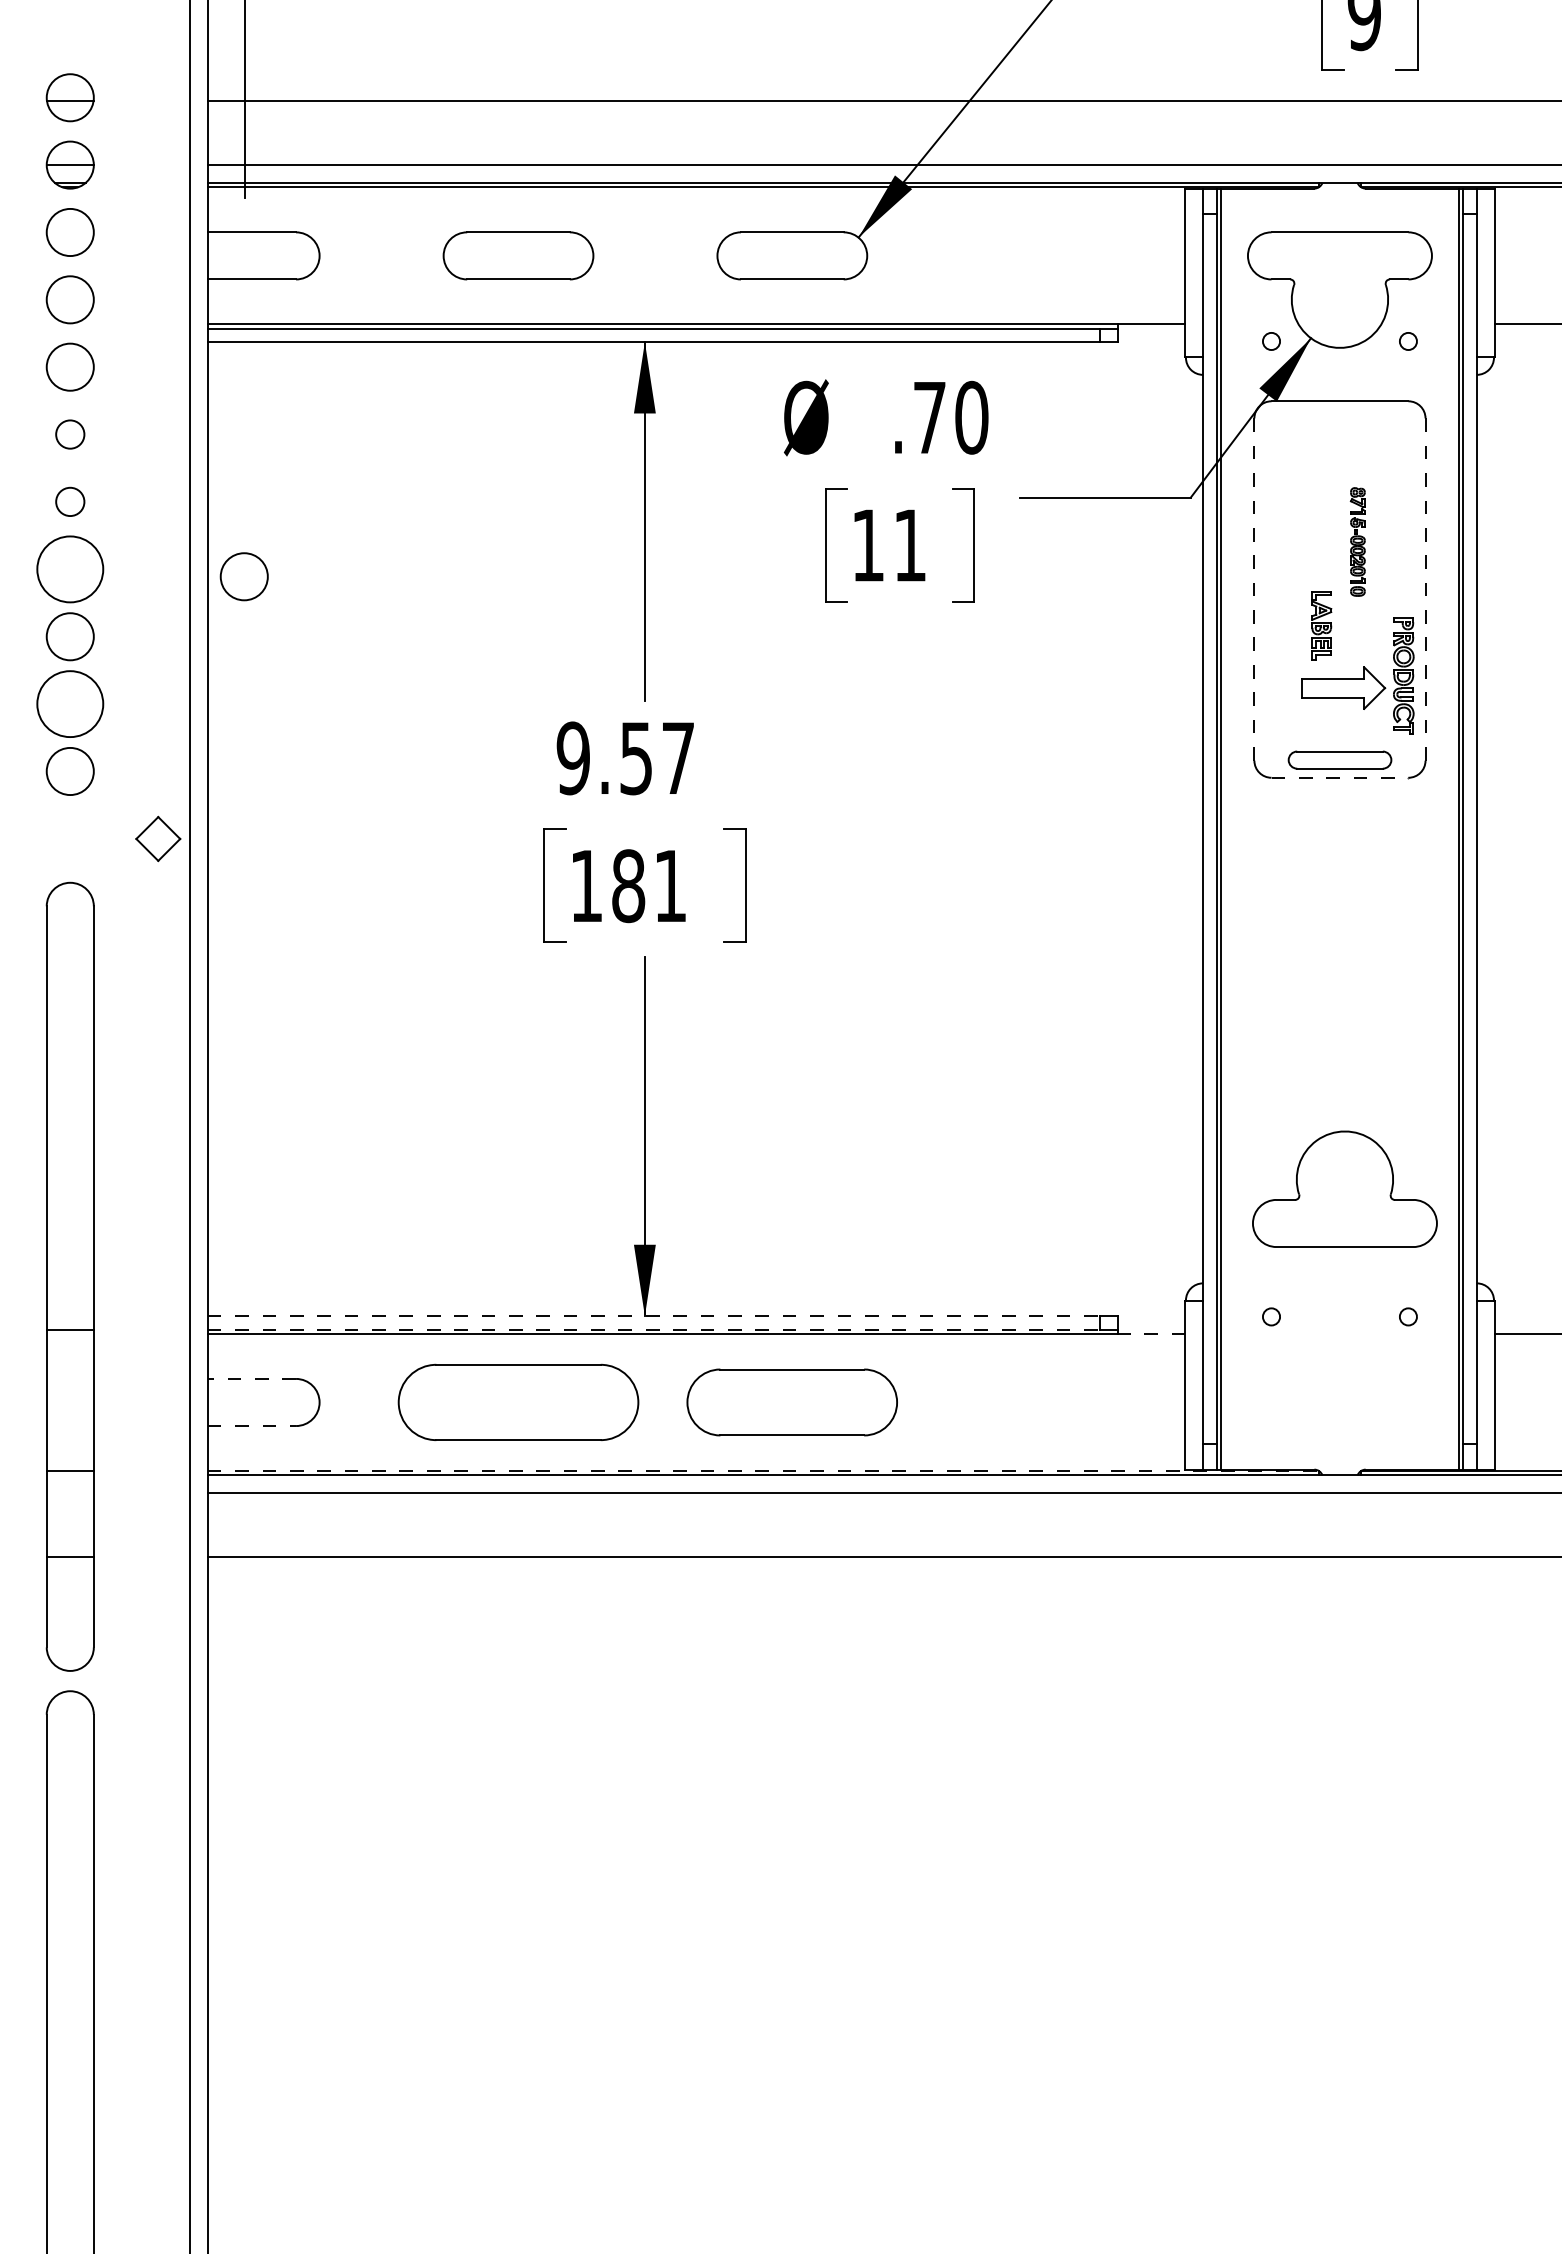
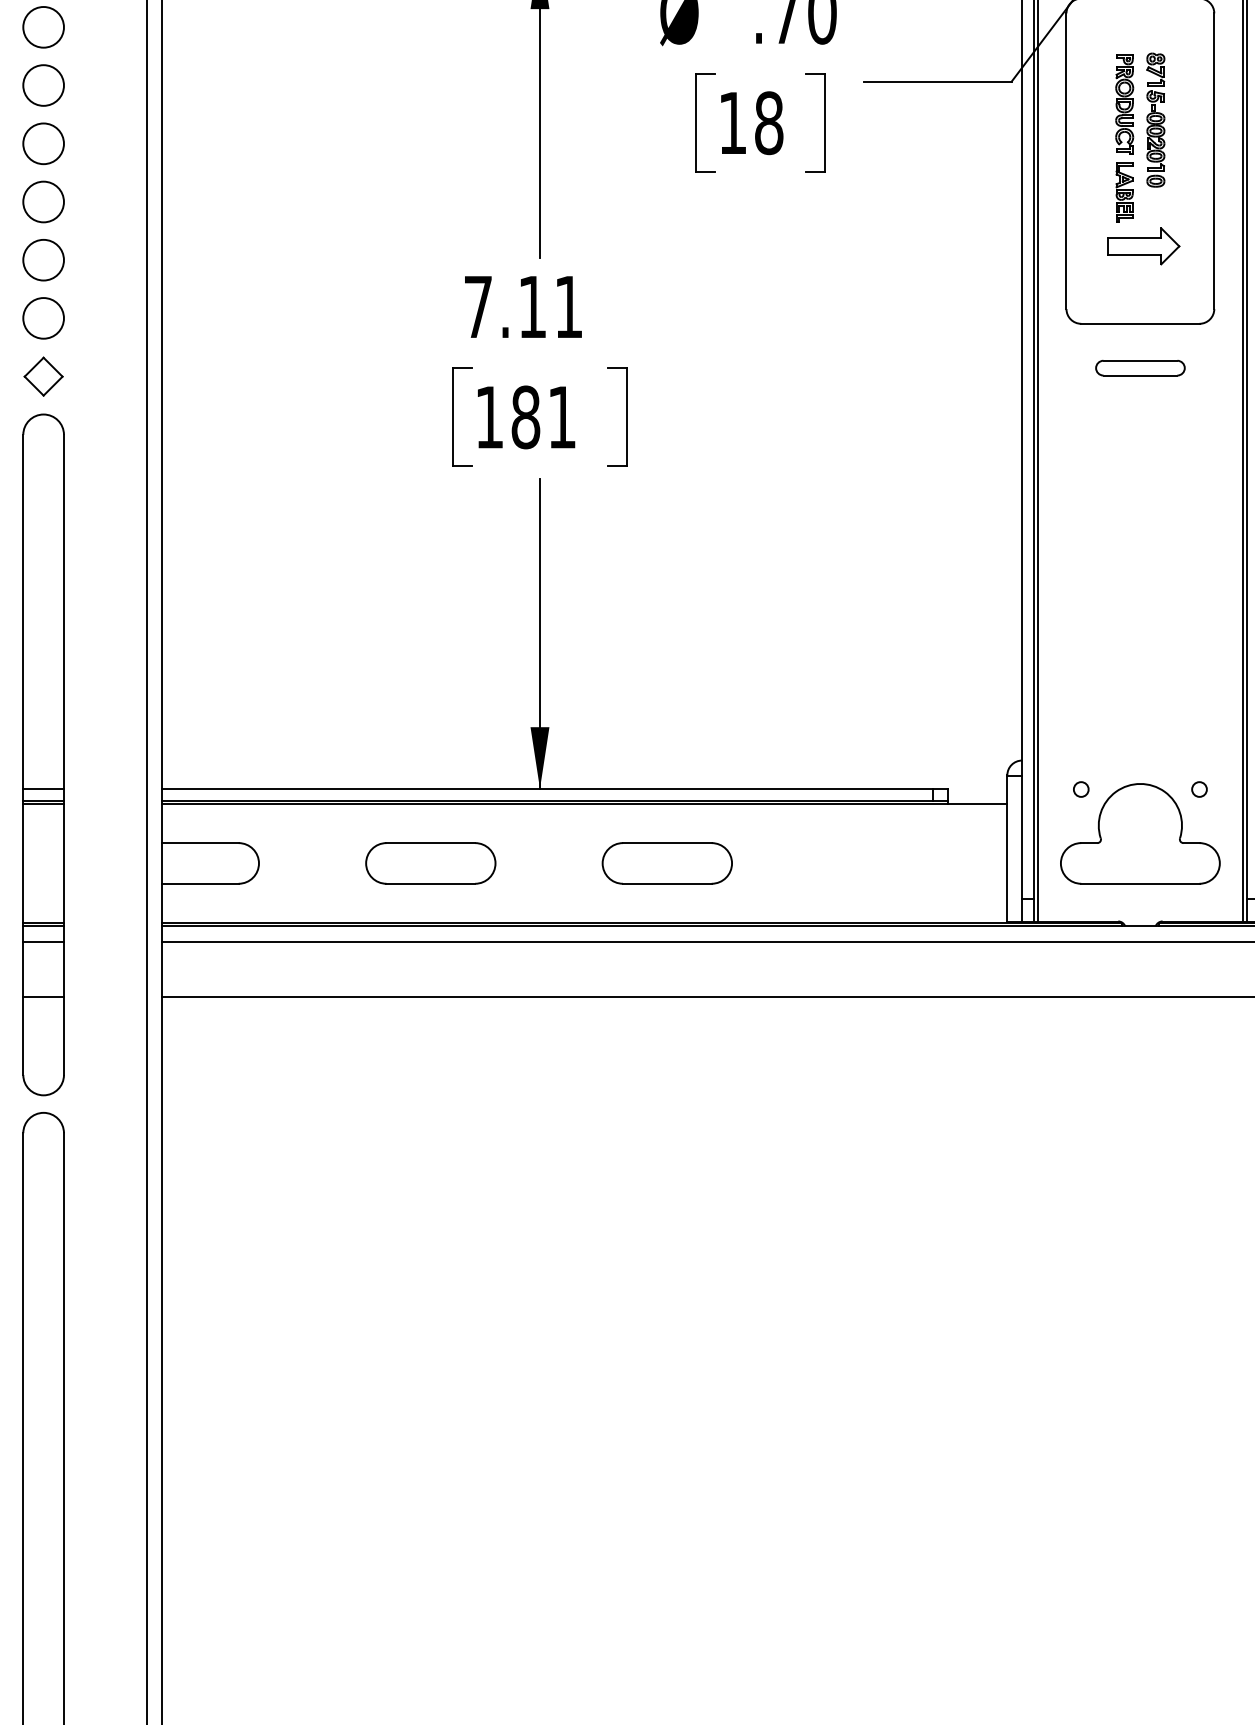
circle: (69, 434) -> (42, 27), size x1.67
circle: (69, 501) -> (42, 85), size x1.67
part: (1357, 541) -> (1155, 119), size x1.43
text: (909, 545) -> (768, 123), 11 -> 18
circle: (69, 568) -> (42, 143), size x0.71
circle: (243, 576) -> (193, 149), removed
line: (1425, 589) -> (1214, 161), dashed -> solid
line: (1254, 590) -> (1066, 162), dashed -> solid
part: (1403, 675) -> (1124, 104), moved
circle: (69, 703) -> (42, 259), size x0.71
text: (624, 758) -> (522, 307), 9.57 -> 7.11
part: (1339, 759) -> (1139, 367), moved
line: (1340, 777) -> (1140, 323), dashed -> solid
part: (158, 838) -> (43, 376), moved
part: (1344, 1188) -> (1139, 833), moved
line: (69, 1316) -> (42, 789), added
line: (654, 1316) -> (548, 789), dashed -> solid
line: (654, 1329) -> (548, 800), dashed -> solid
line: (69, 1333) -> (42, 803), added
line: (1151, 1333) -> (977, 803), dashed -> solid
line: (251, 1378) -> (200, 842), dashed -> solid
part: (518, 1402) -> (430, 863), size x0.62
part: (792, 1402) -> (667, 863), size x0.71
line: (252, 1426) -> (201, 884), dashed -> solid
line: (763, 1470) -> (642, 922), dashed -> solid
line: (69, 1475) -> (42, 926), added
line: (69, 1492) -> (42, 941), added

